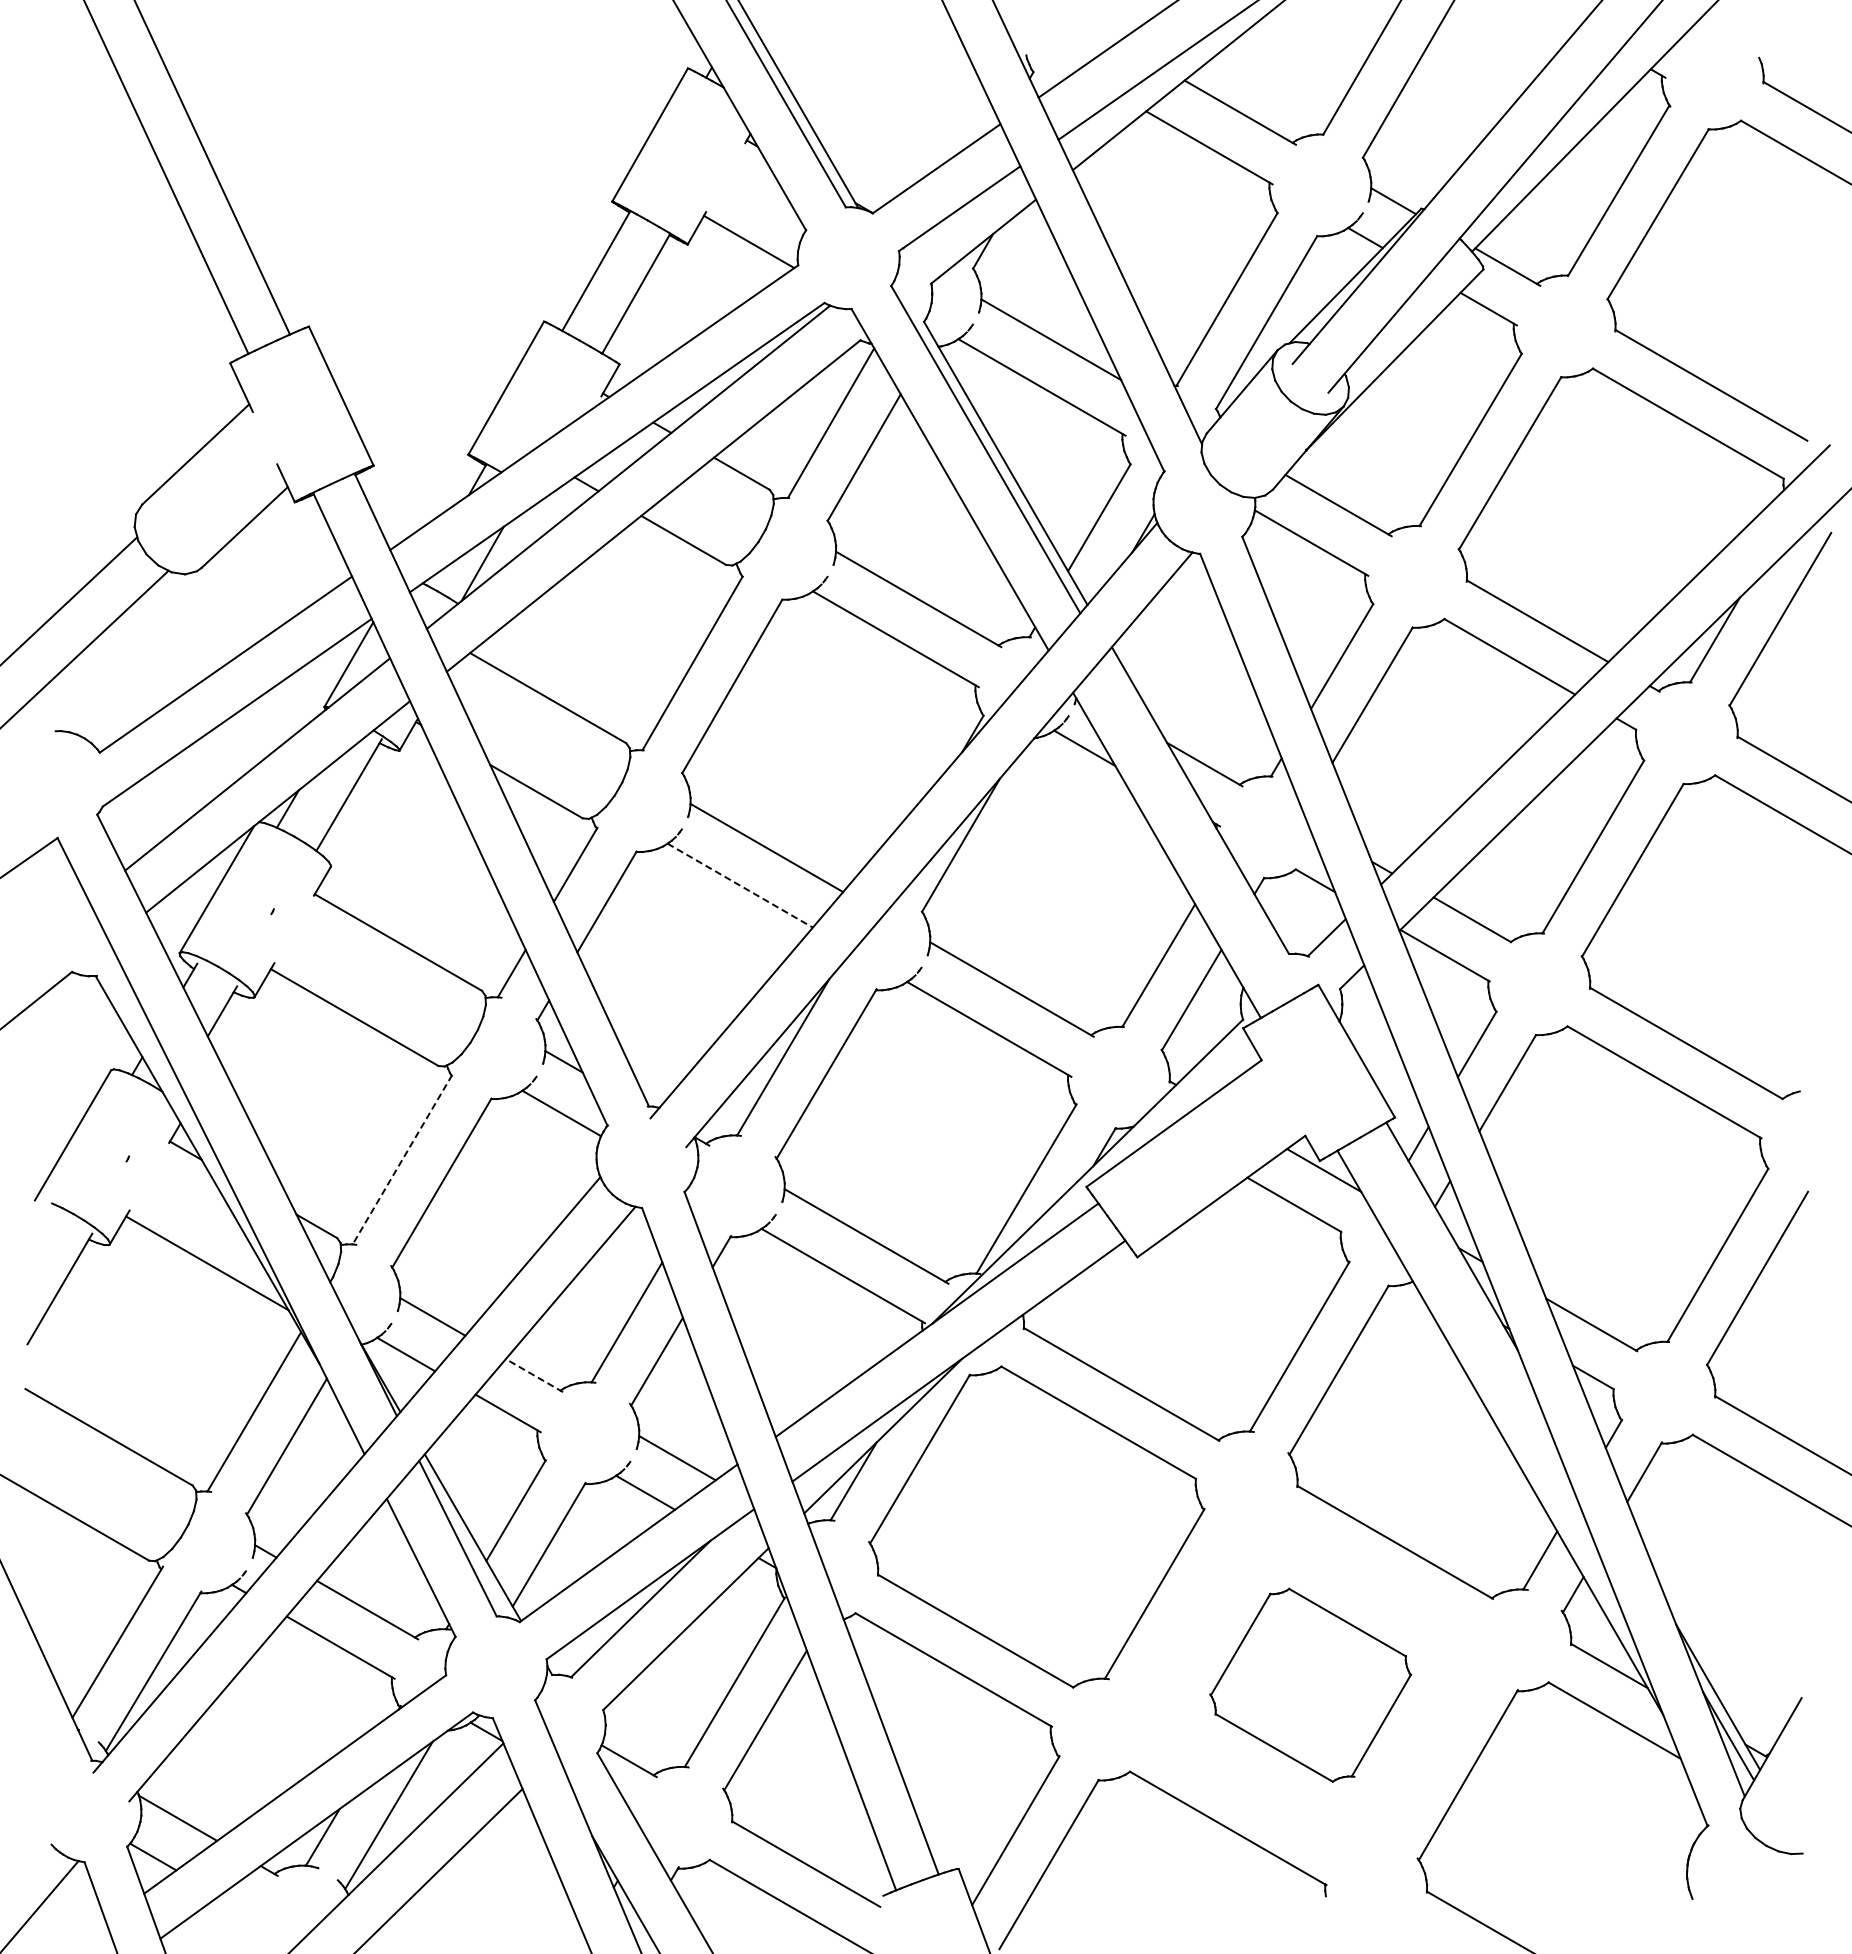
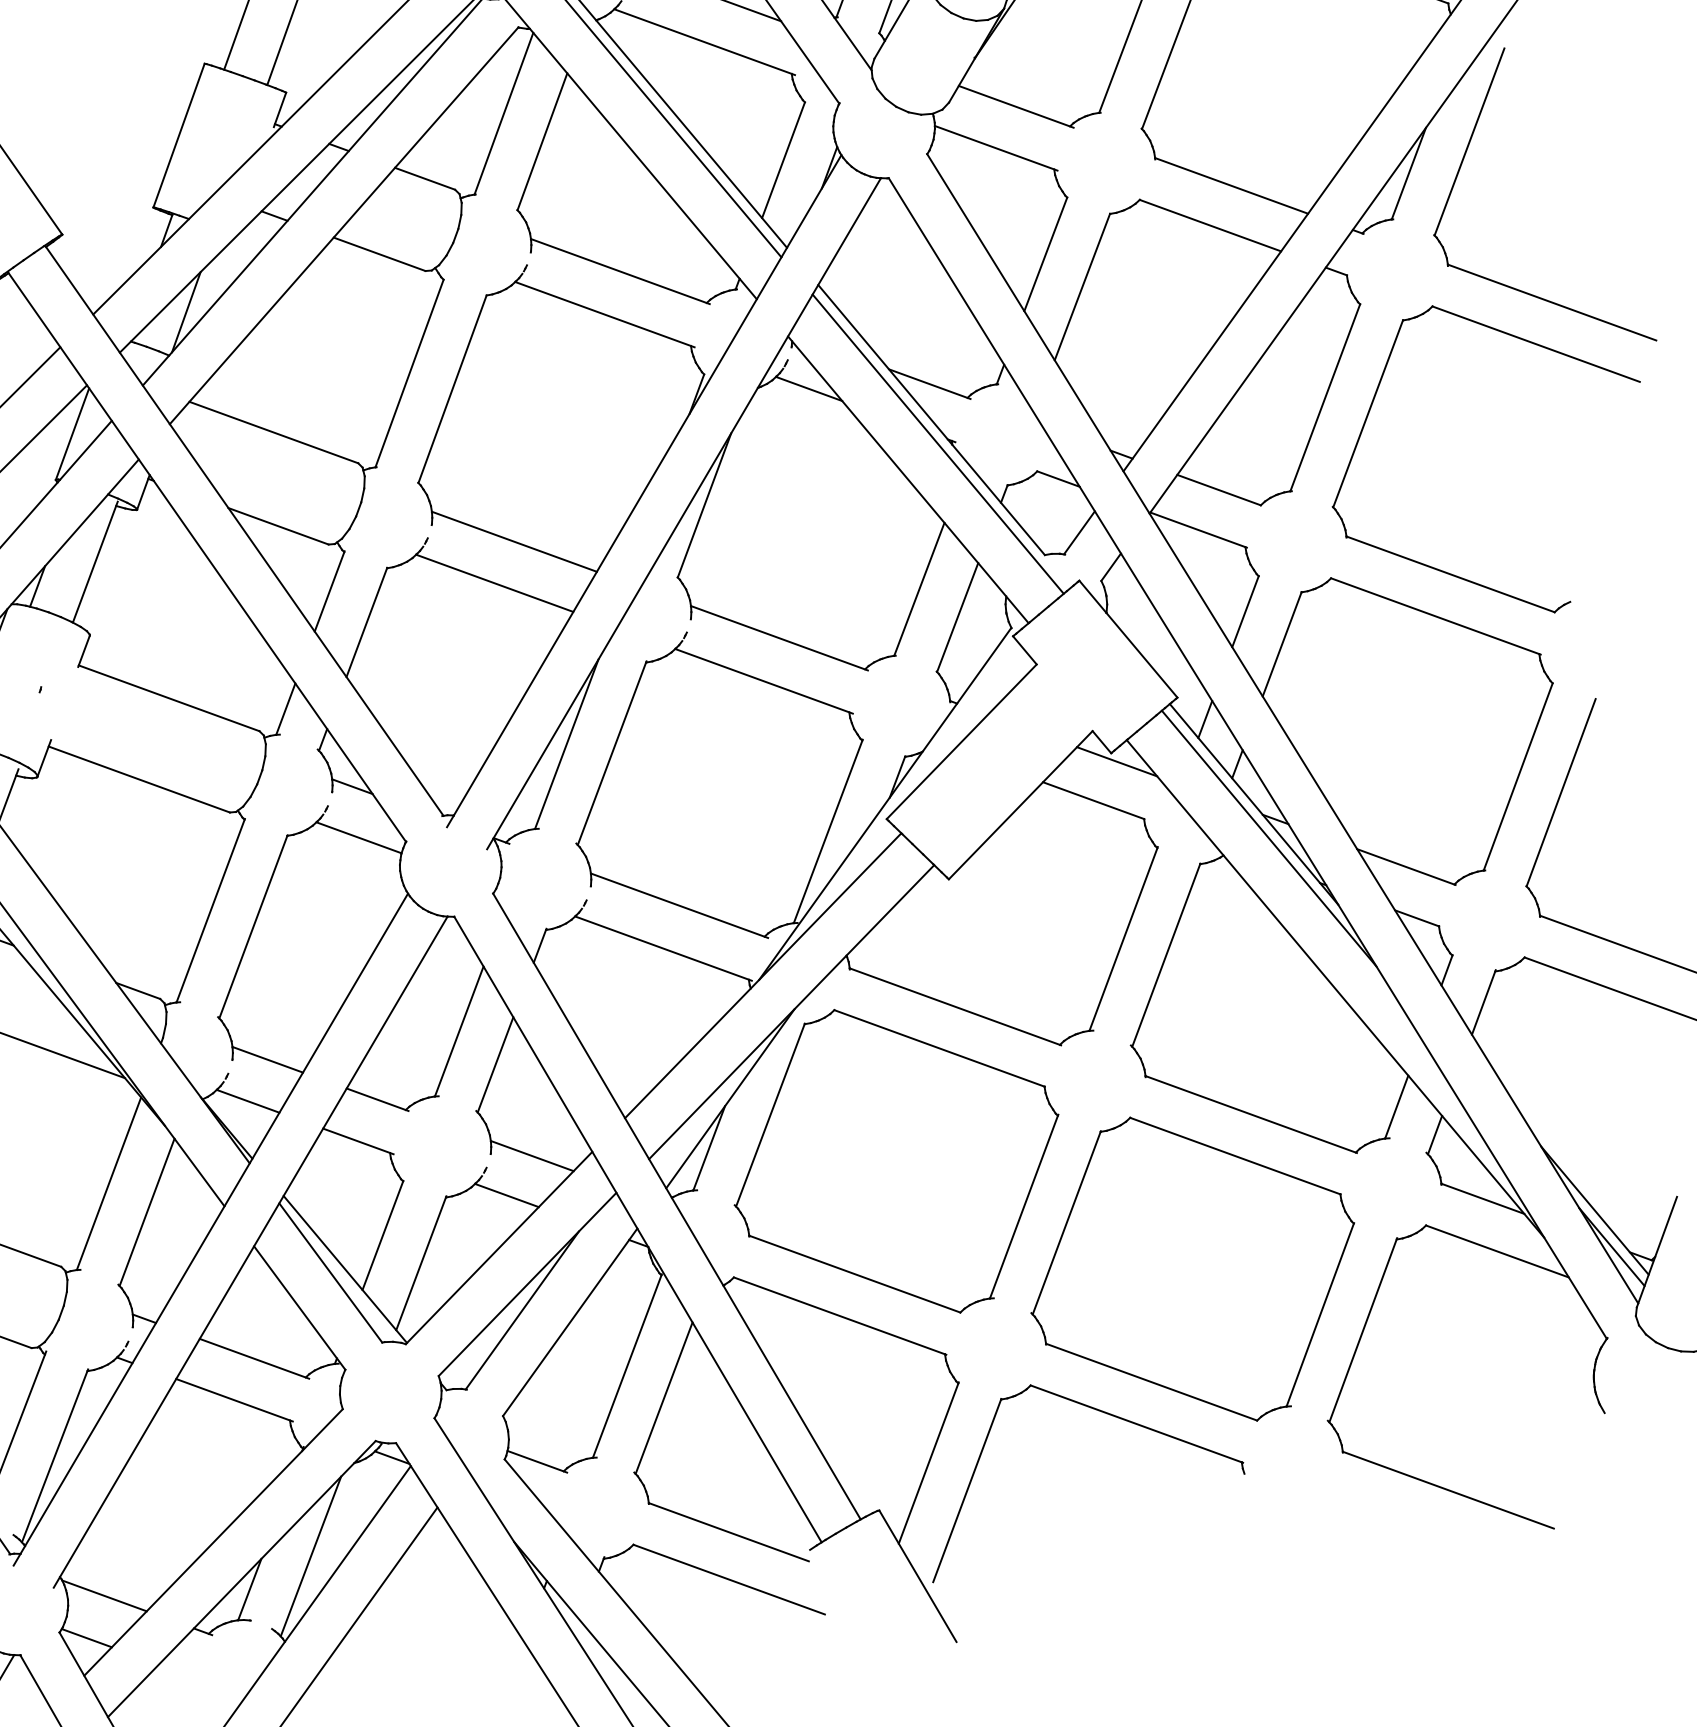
line: (1202, 825) -> (938, 444), added
line: (740, 885) -> (495, 583), dashed -> solid
line: (402, 1160) -> (210, 911), dashed -> solid
line: (1460, 1272) -> (1268, 838), added
line: (534, 1375) -> (377, 1099), dashed -> solid
part: (1310, 1685) -> (1192, 1269), size x1.67

